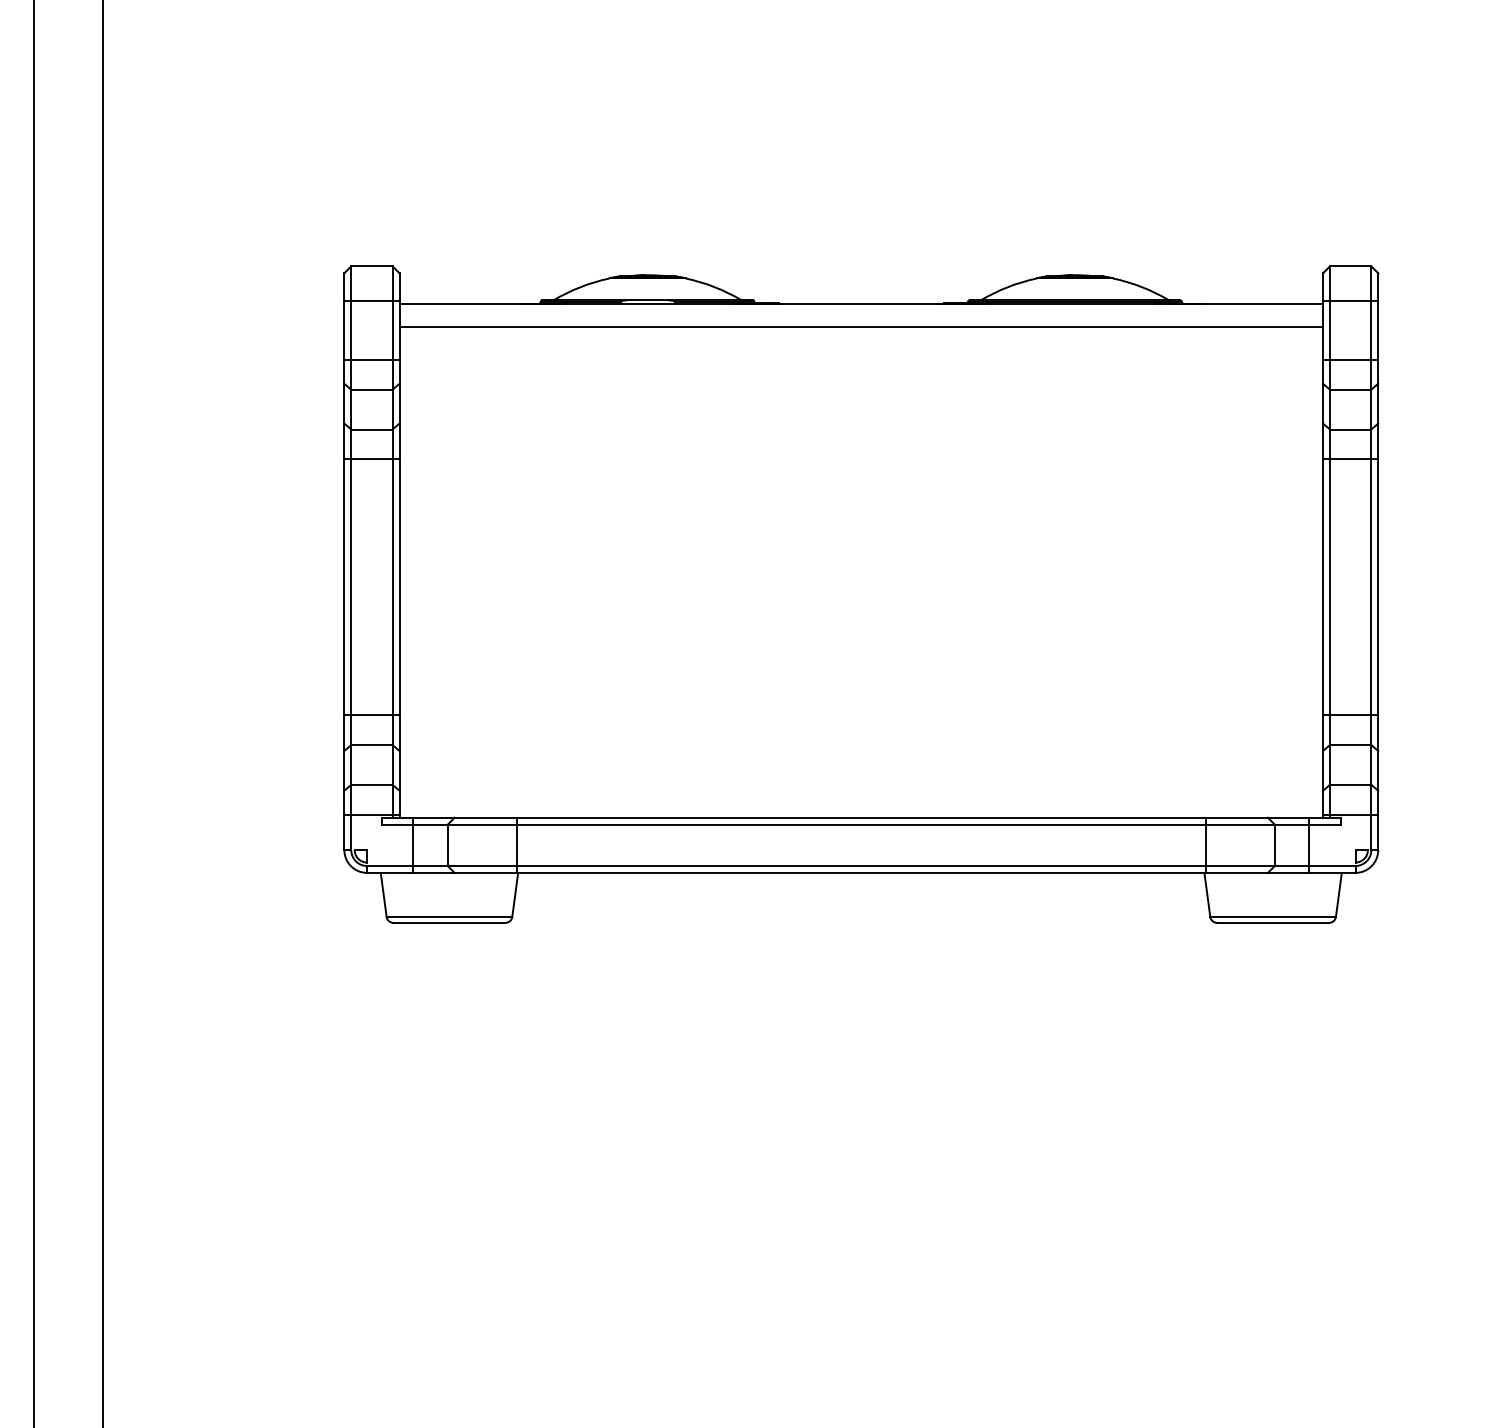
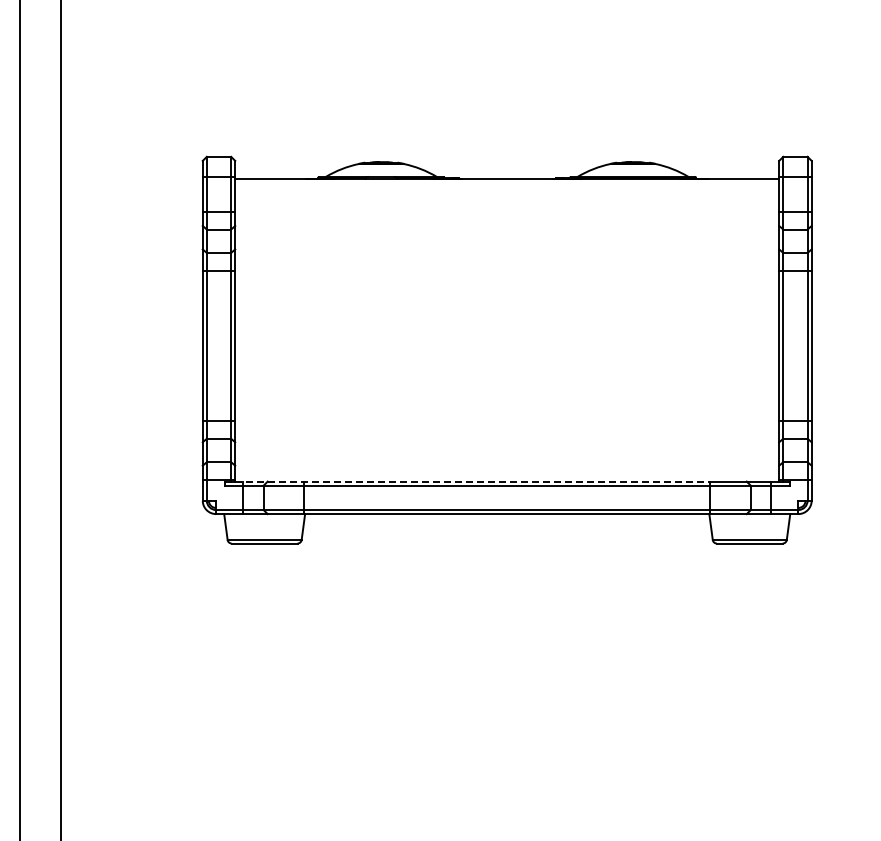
line: (861, 326) -> (507, 192), removed
line: (804, 817) -> (473, 481), solid -> dashed

